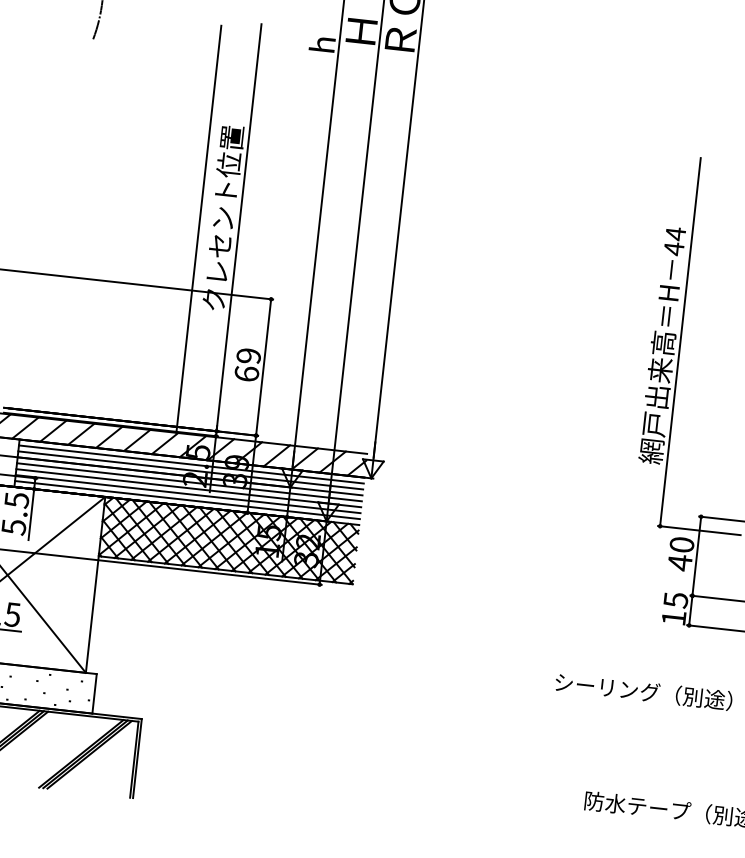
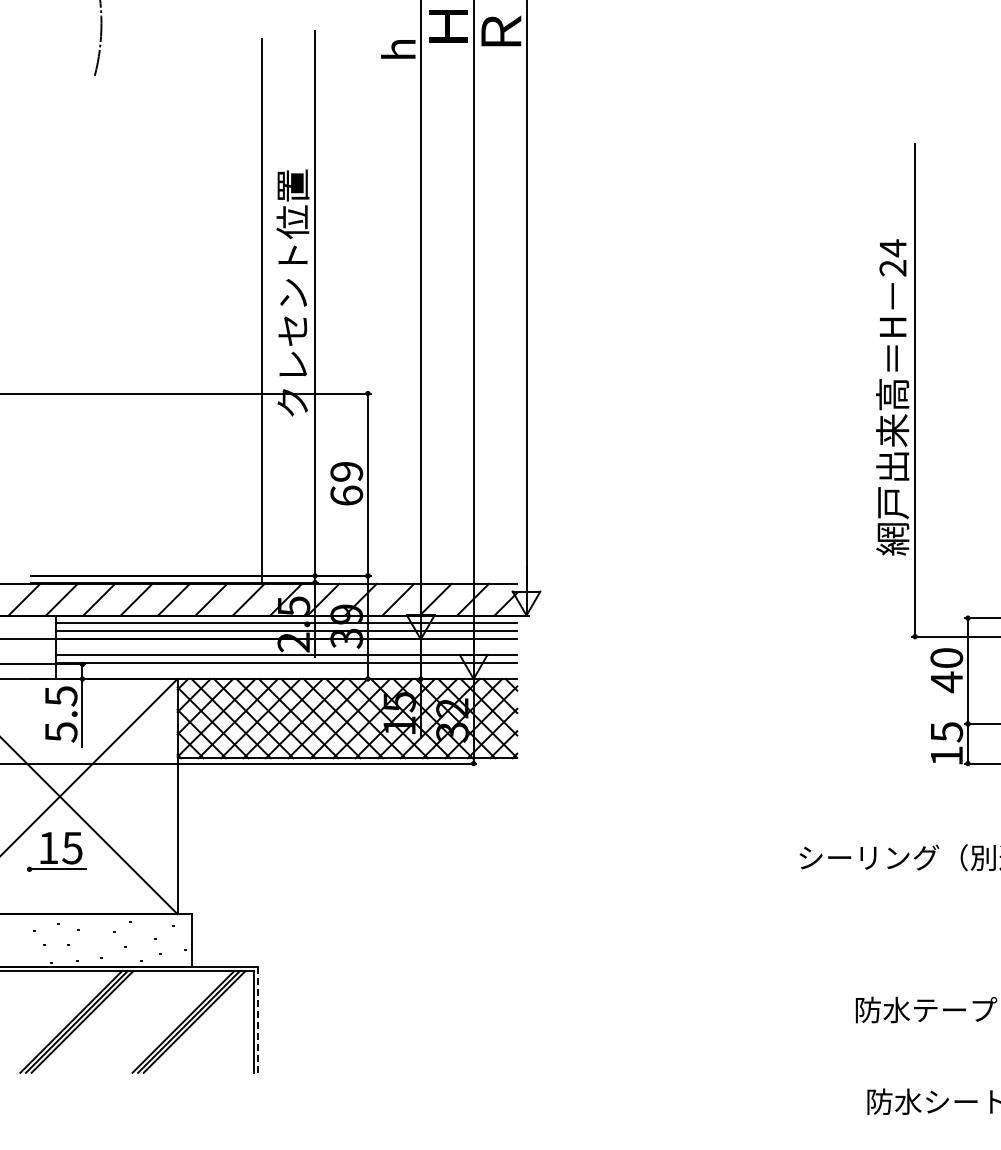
text: (673, 249) -> (892, 268), 44 -> 24
line: (189, 482) -> (286, 647), removed
line: (187, 500) -> (286, 671), removed
line: (137, 758) -> (258, 1019), solid -> dashed

